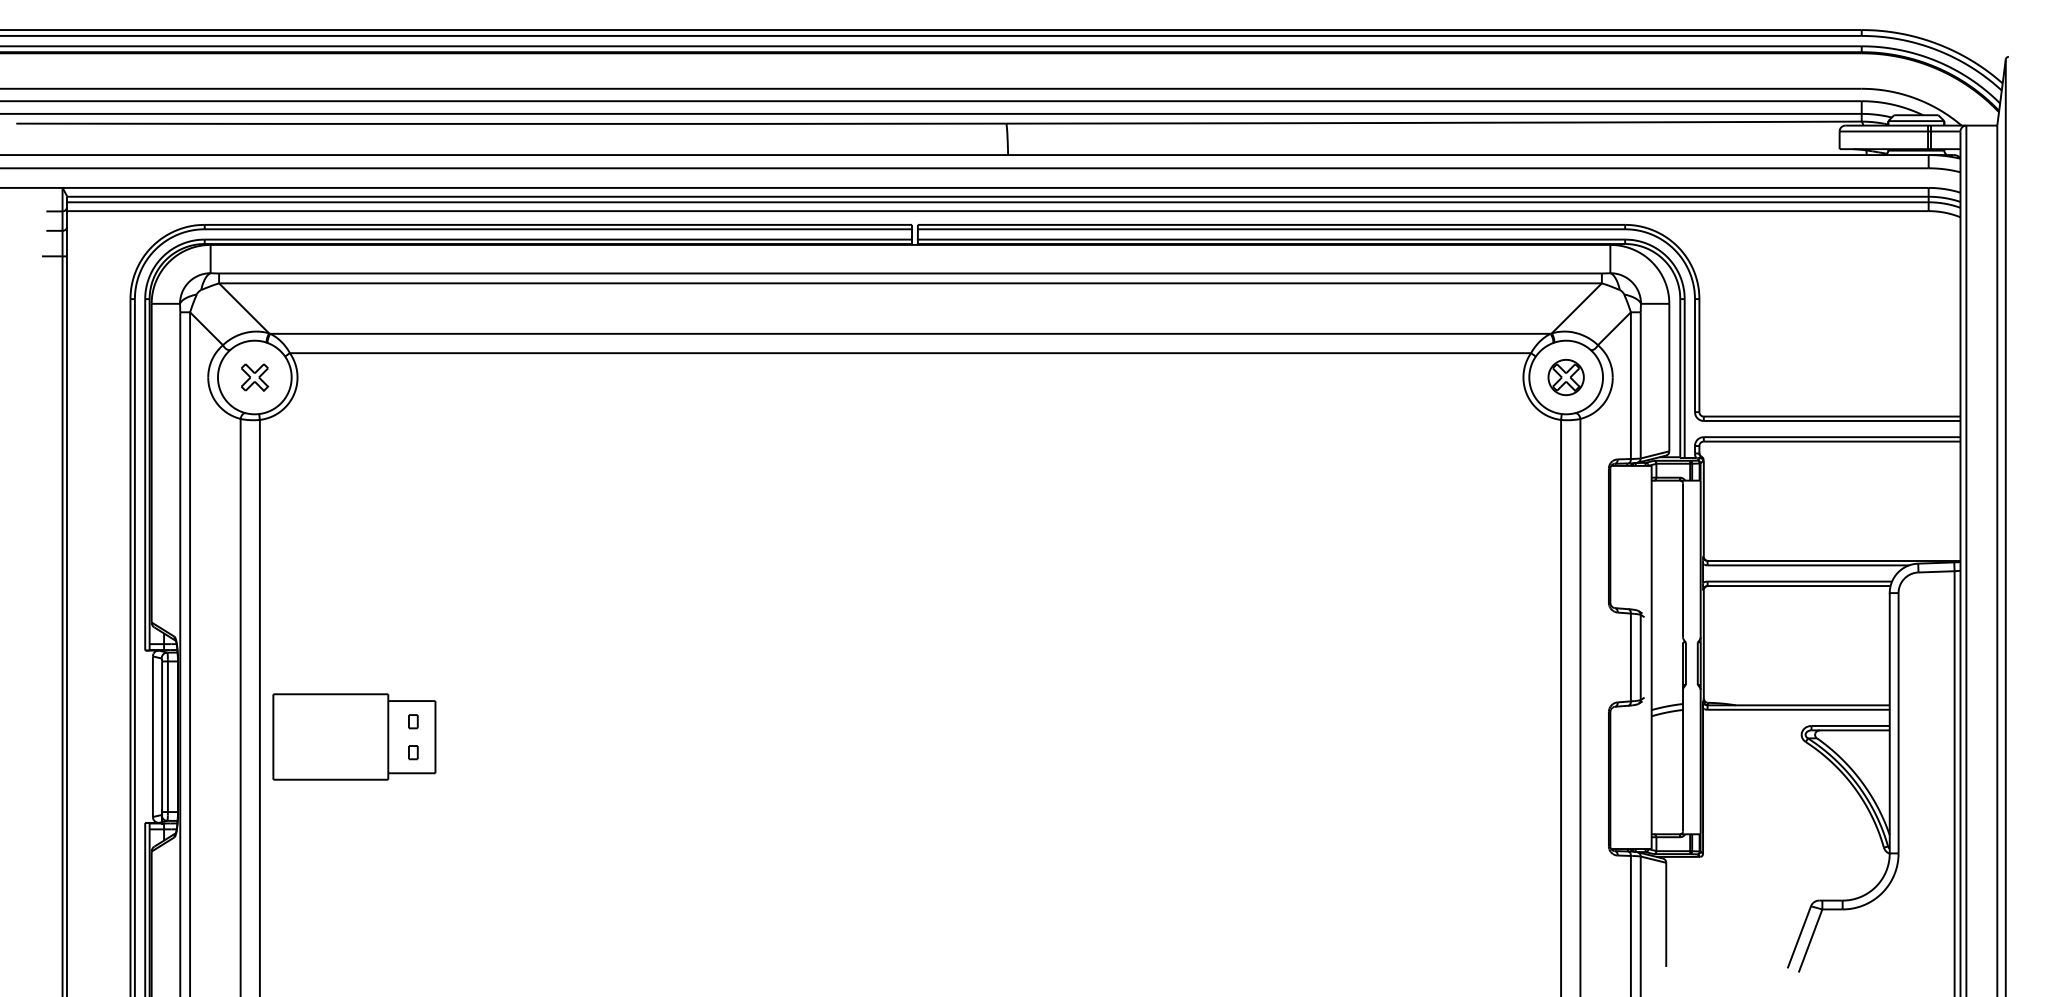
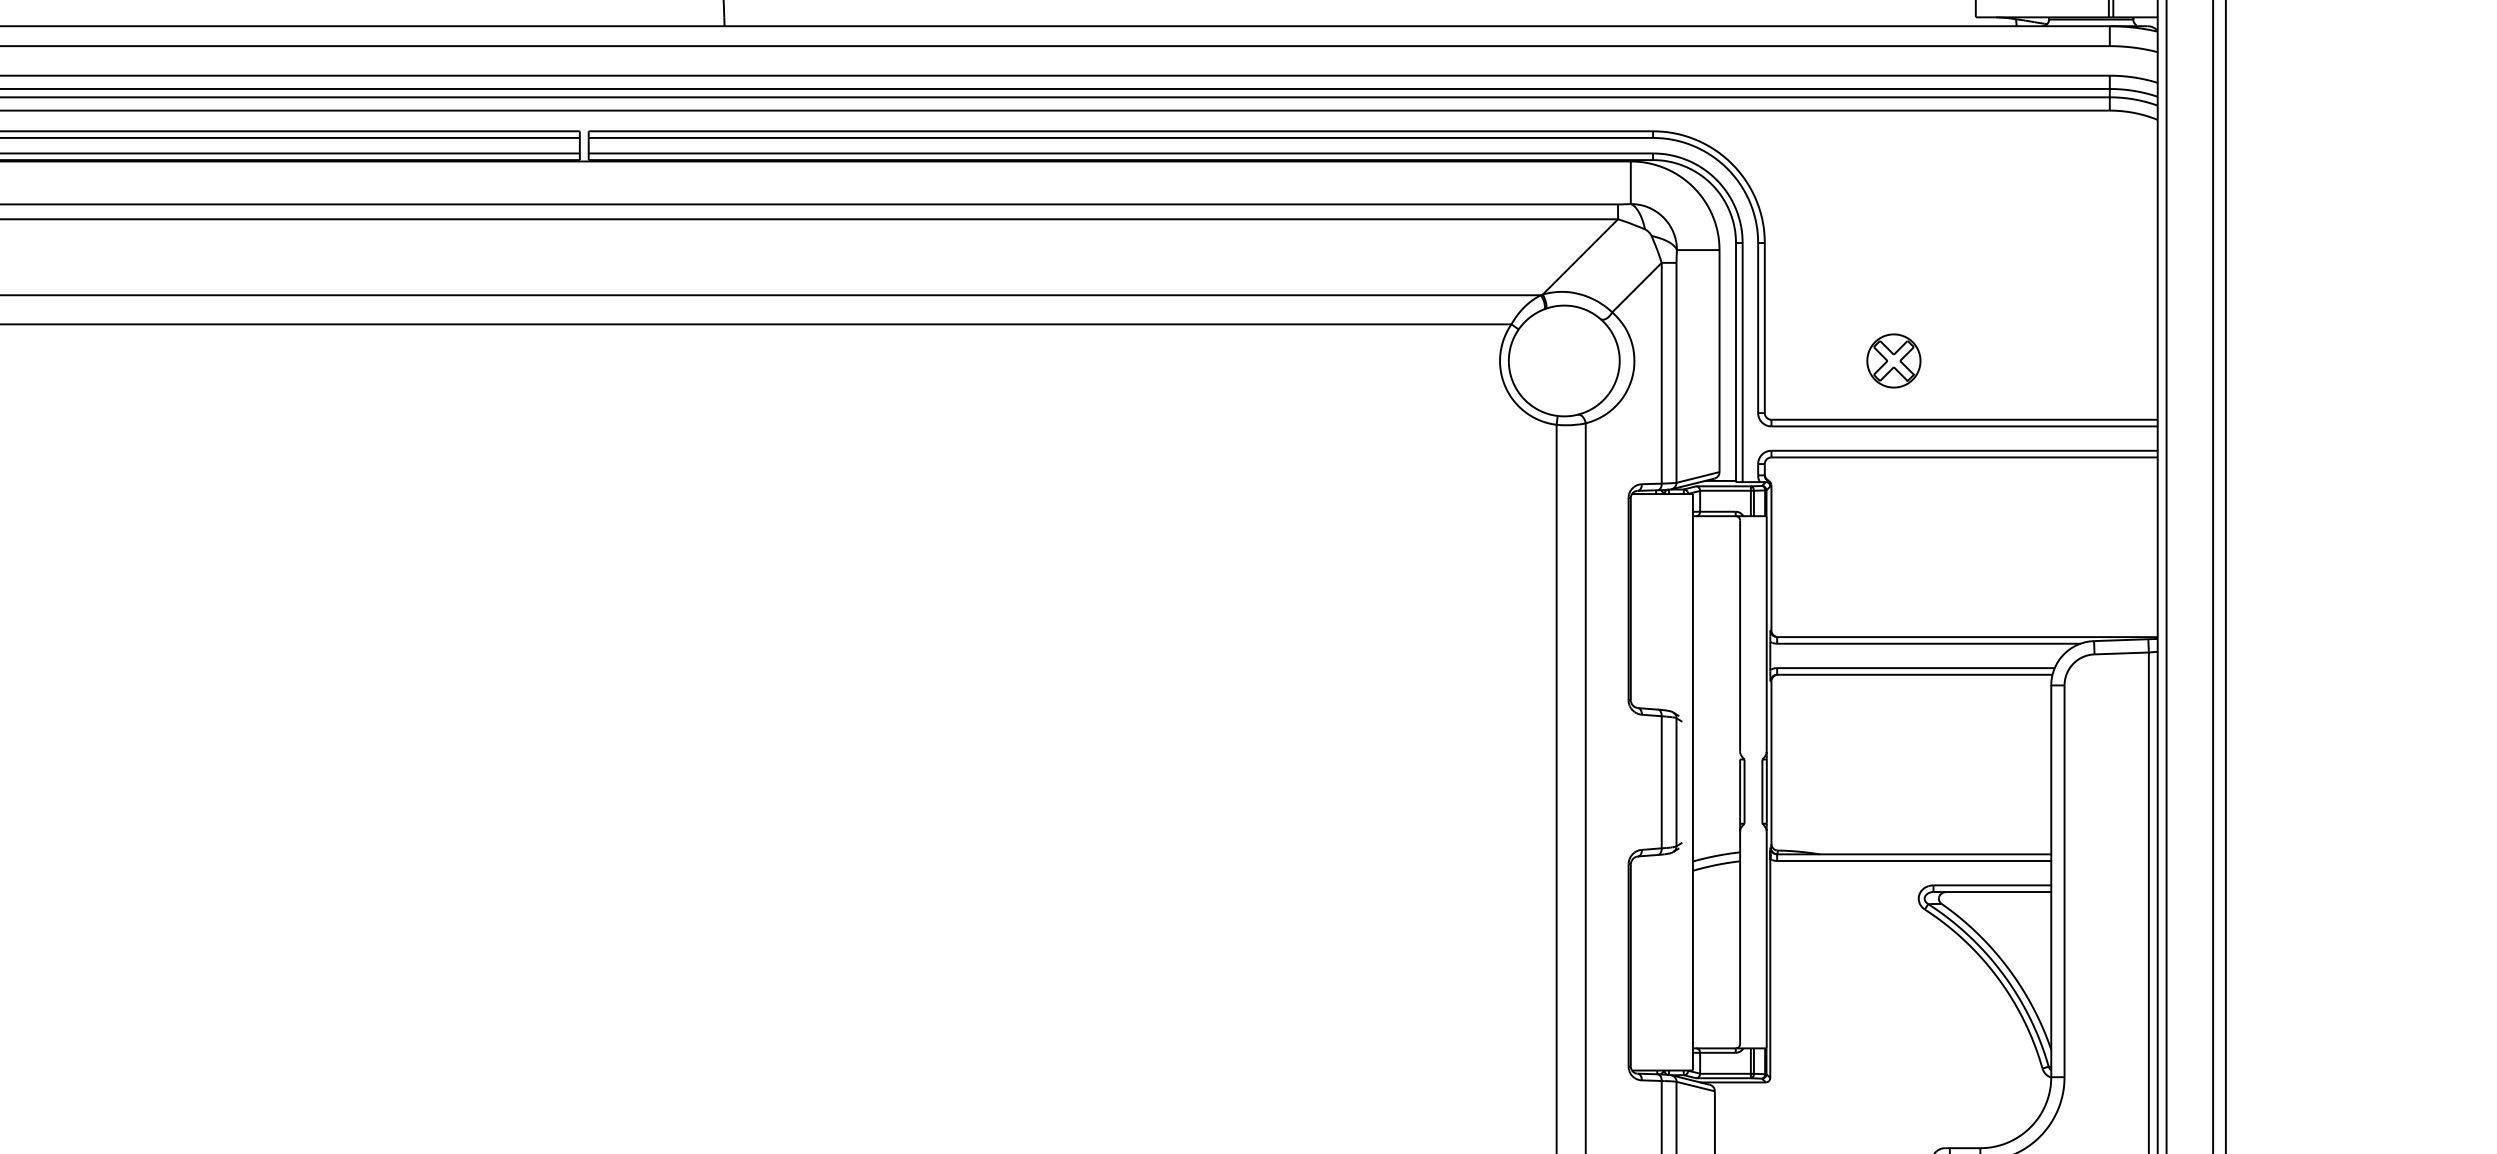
part: (1565, 377) -> (1892, 360), moved

